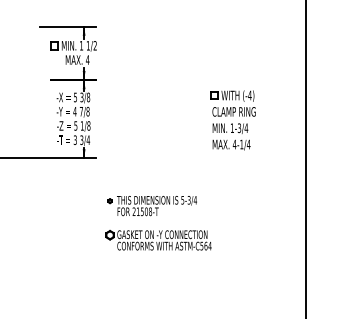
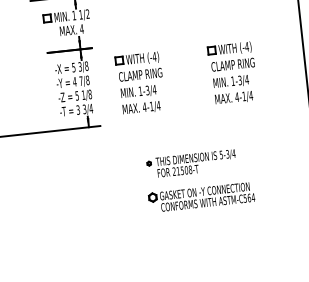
part: (139, 120) -> (139, 83), added
part: (159, 230) -> (201, 187), moved

